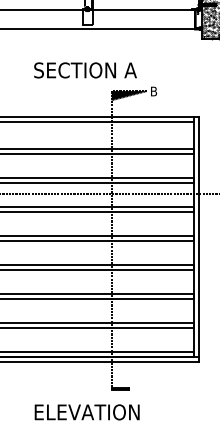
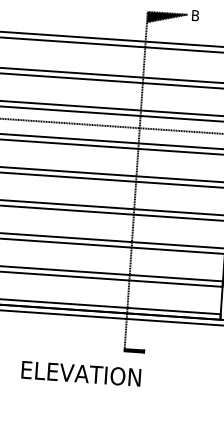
text: (86, 412) -> (80, 373), moved

